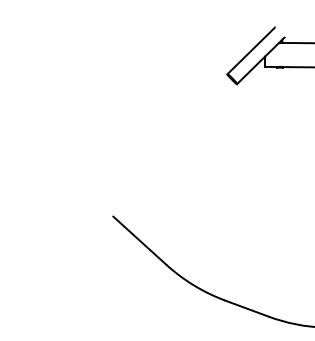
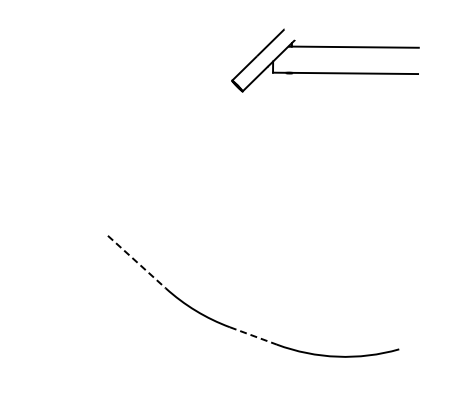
line: (140, 241) -> (137, 262), solid -> dashed
line: (247, 309) -> (253, 336), solid -> dashed

